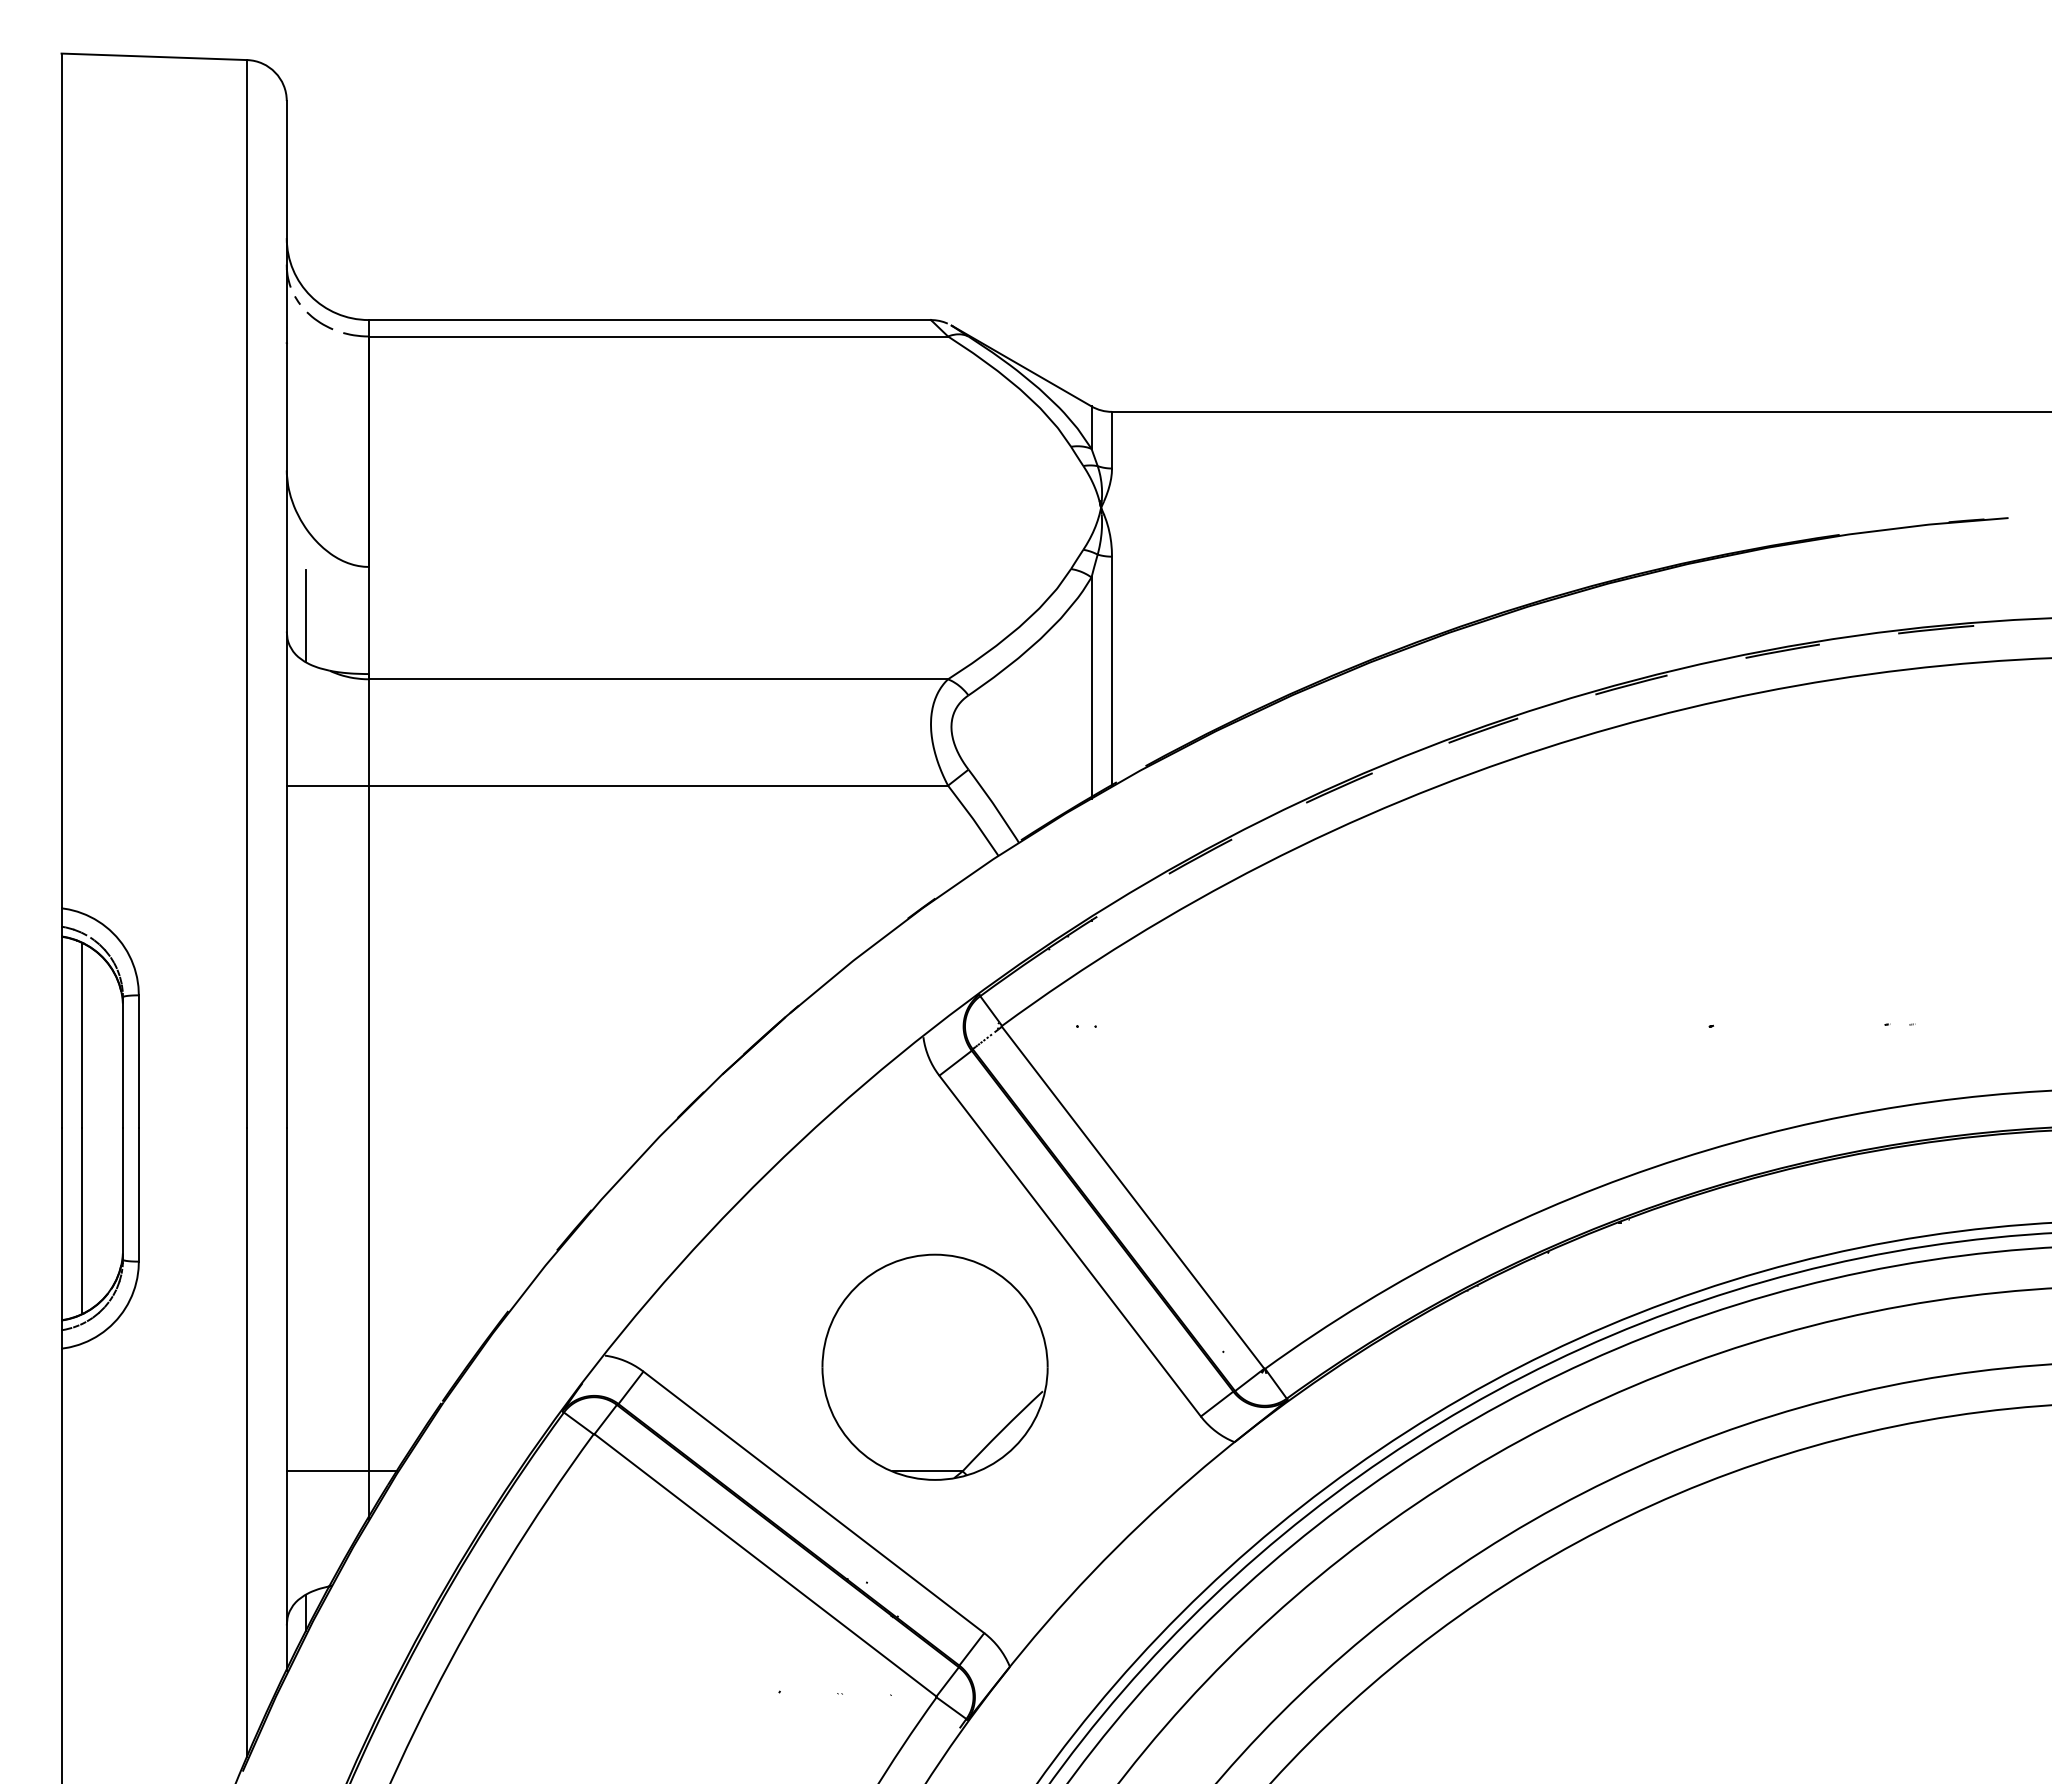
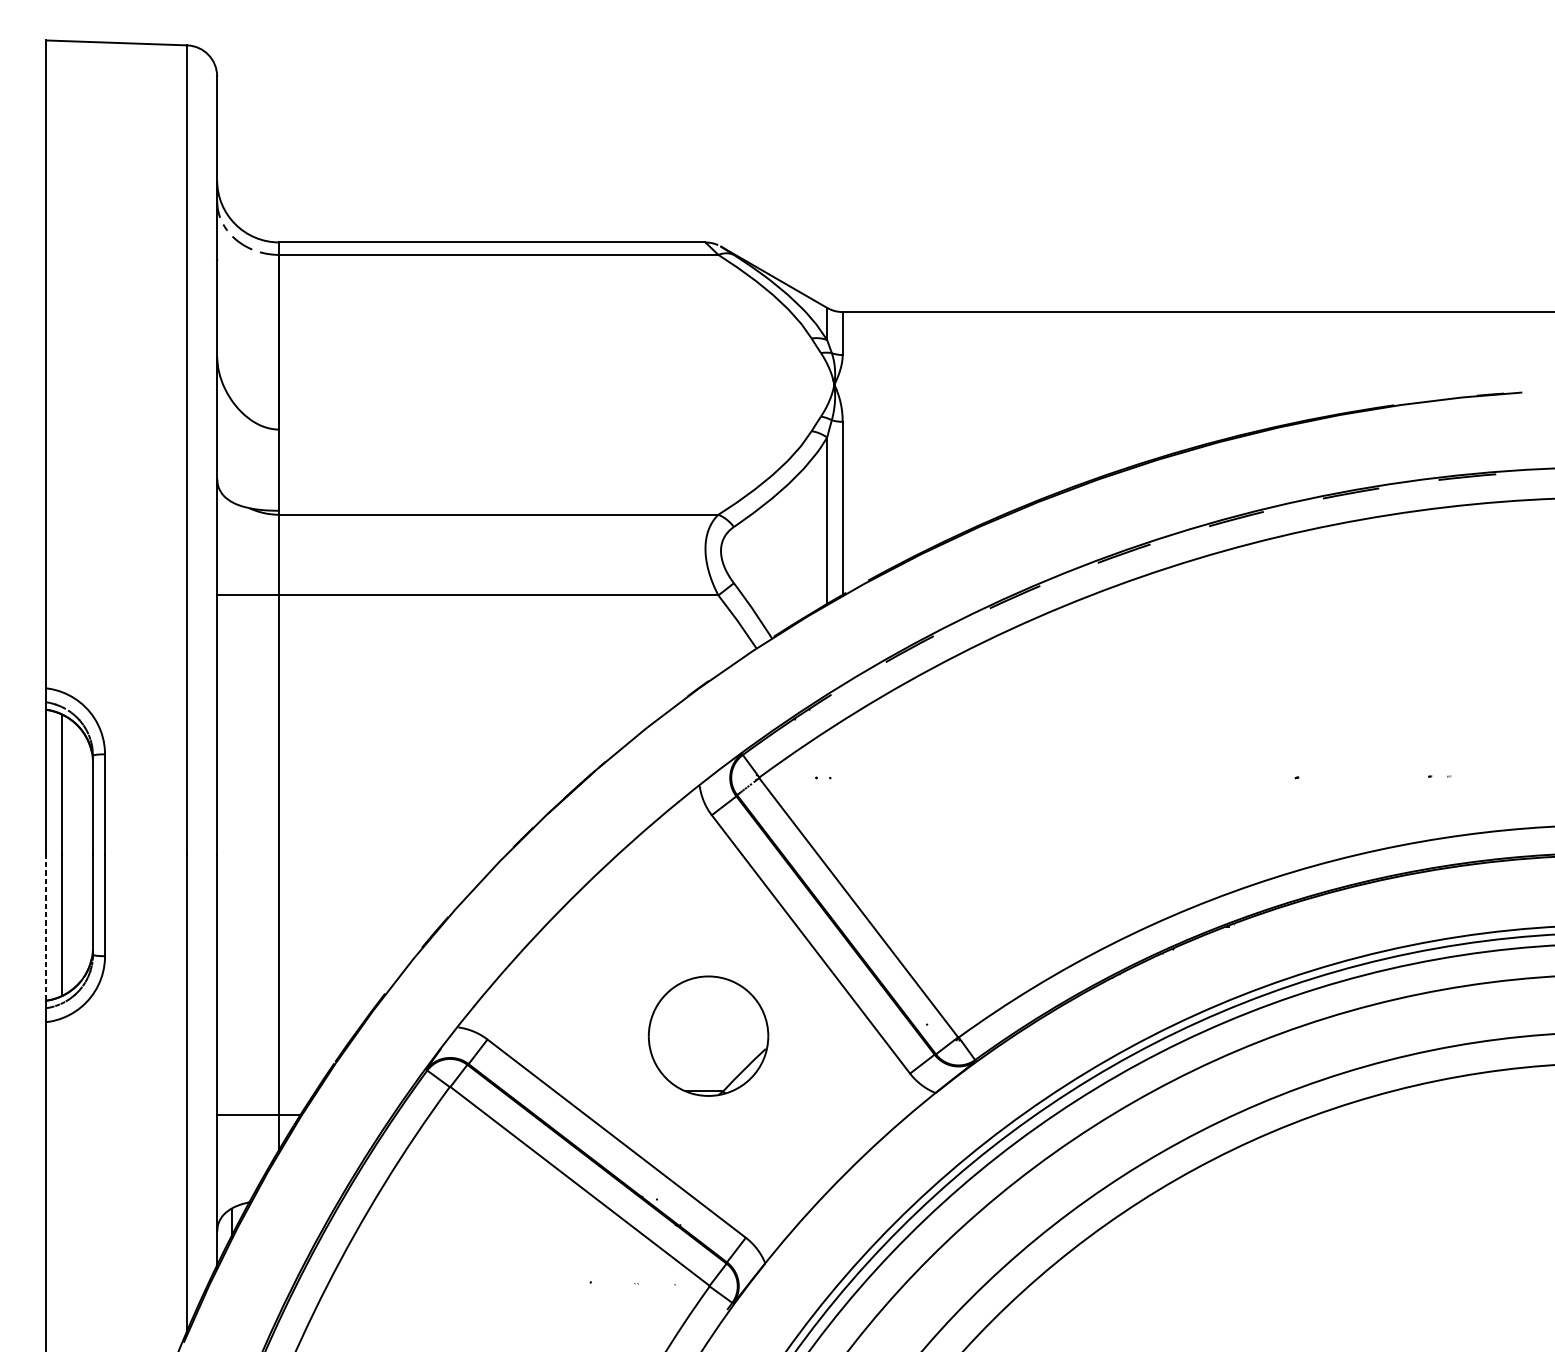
line: (305, 616) -> (231, 467), removed
line: (61, 1224) -> (46, 928), solid -> dashed
part: (934, 1366) -> (708, 1035), size x0.7

